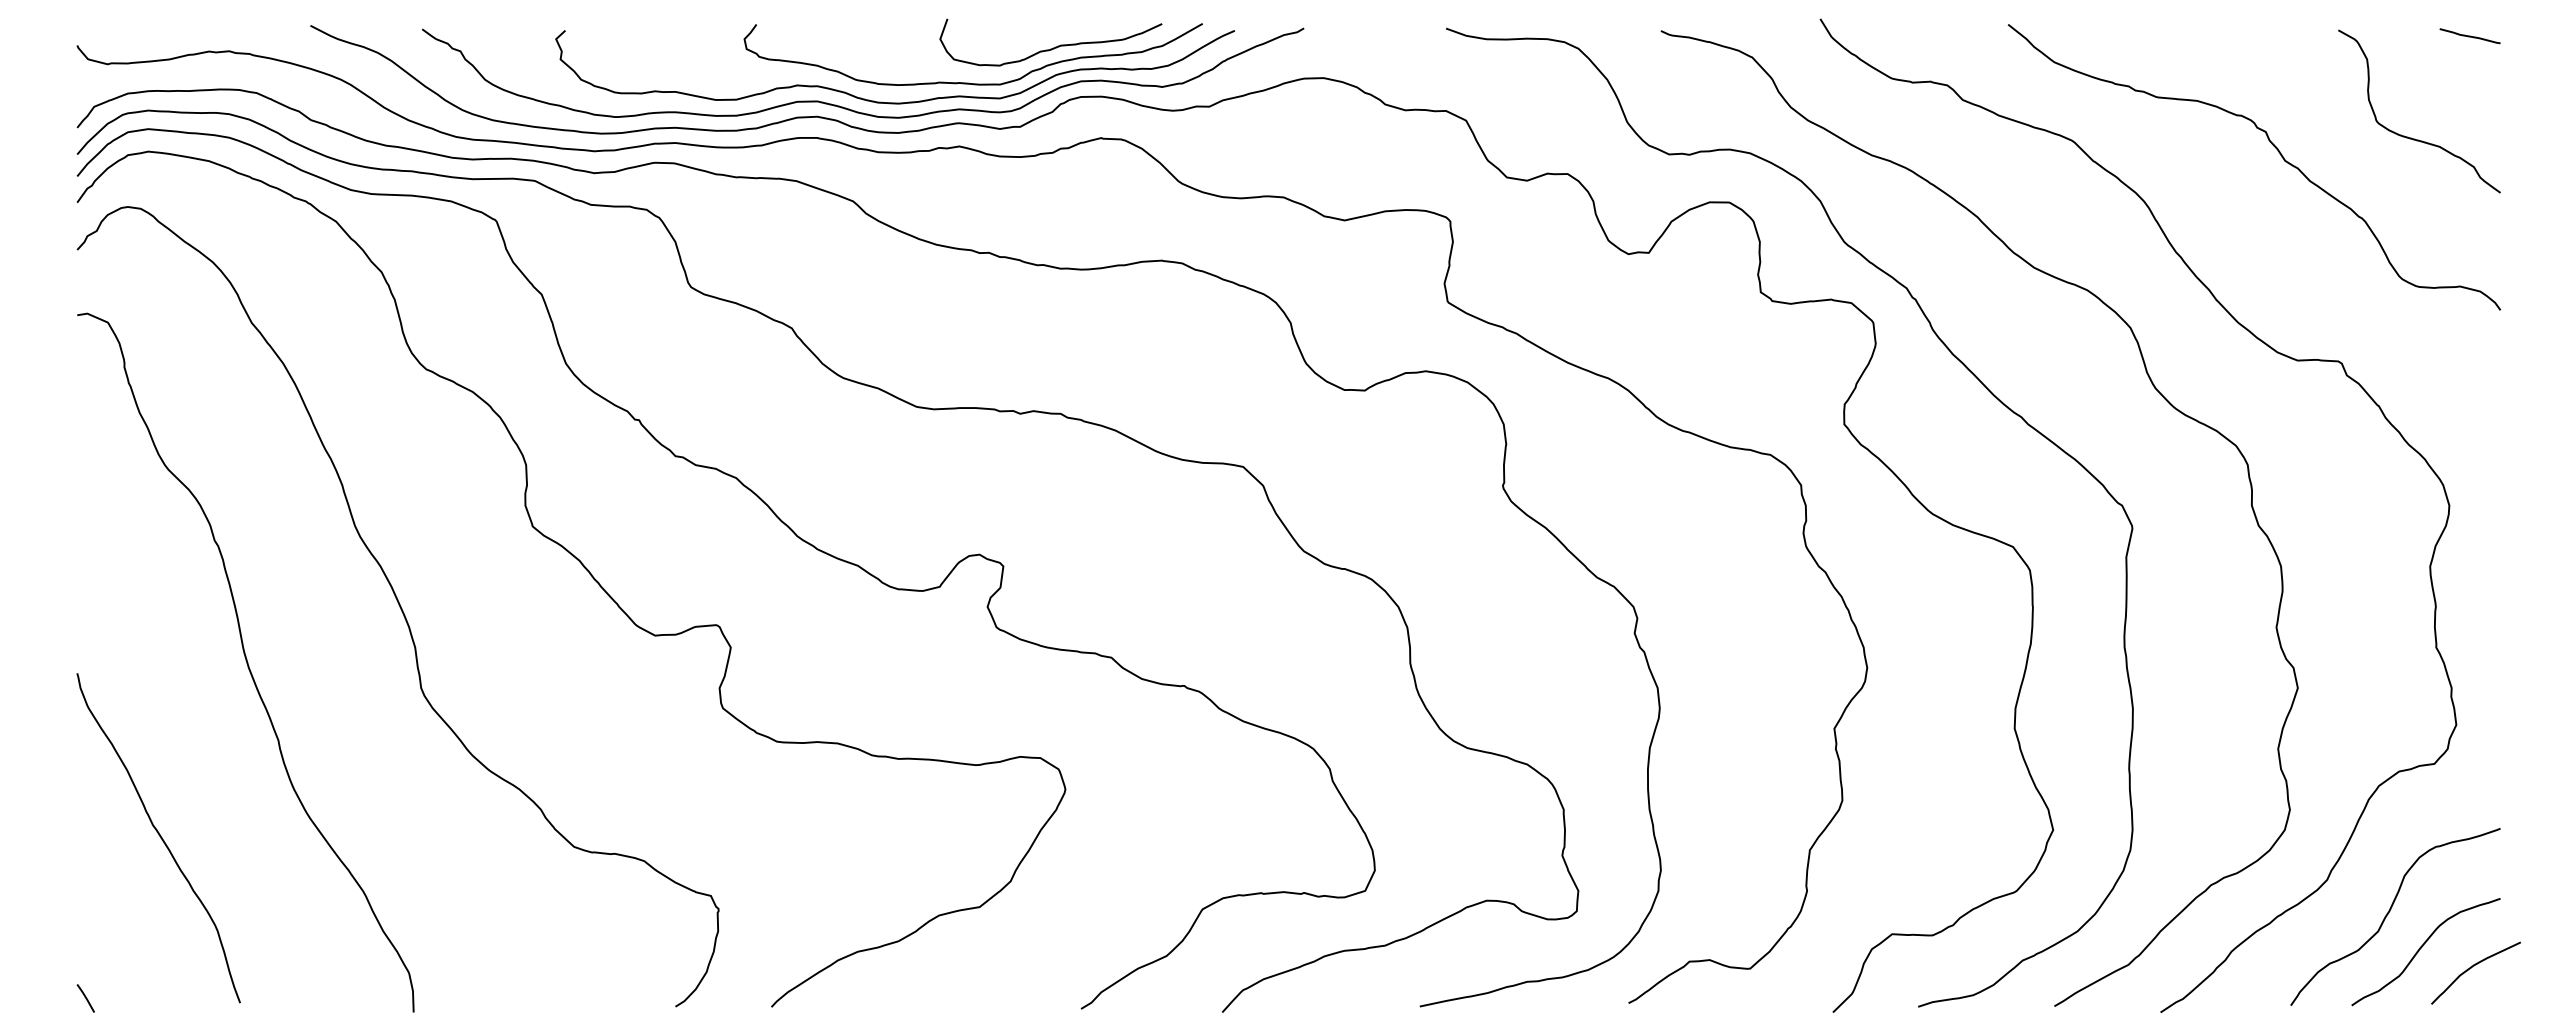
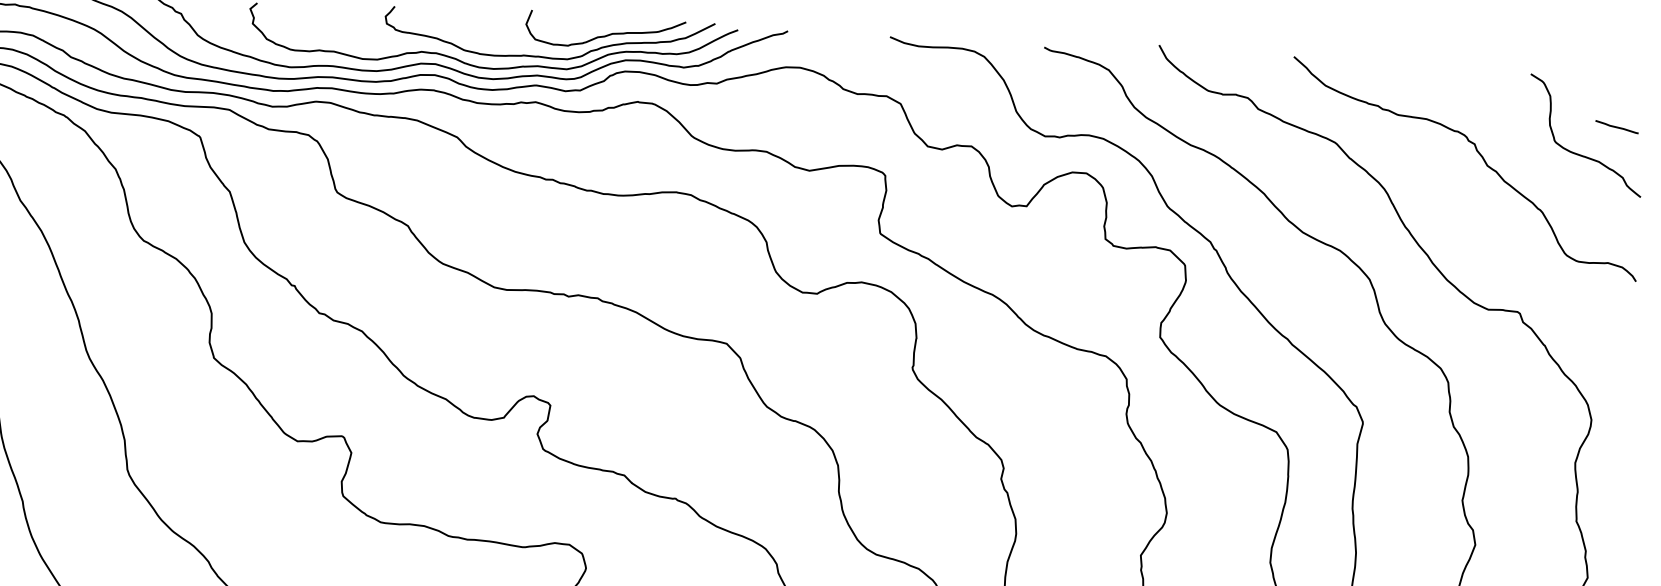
line: (2469, 36) -> (1616, 127), moved

